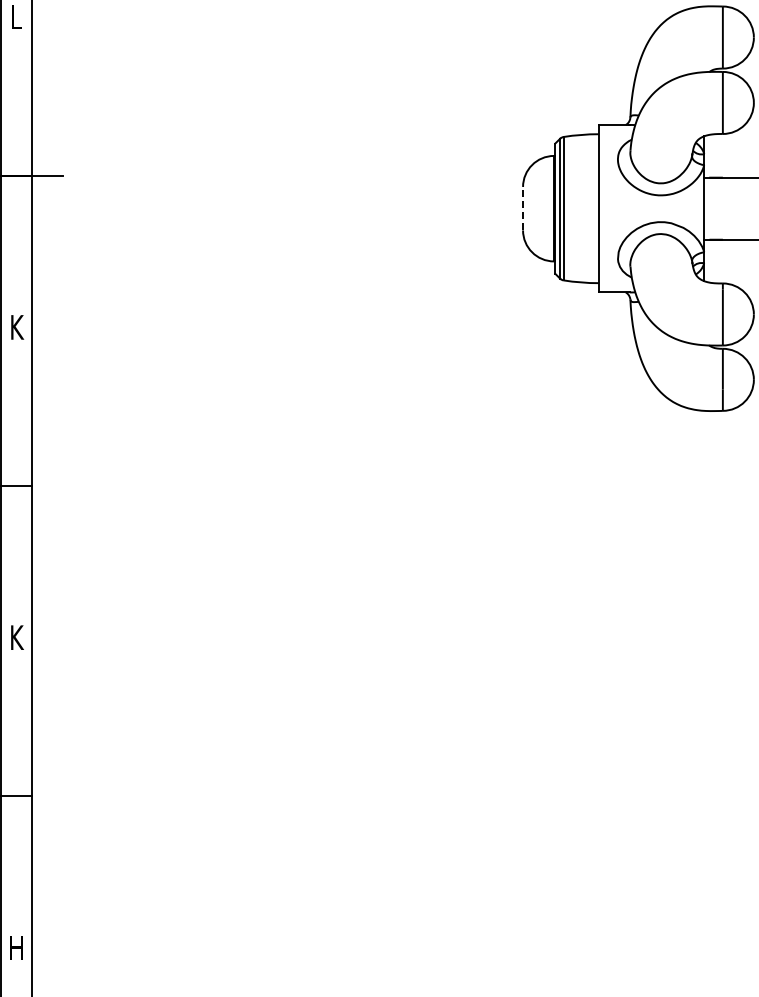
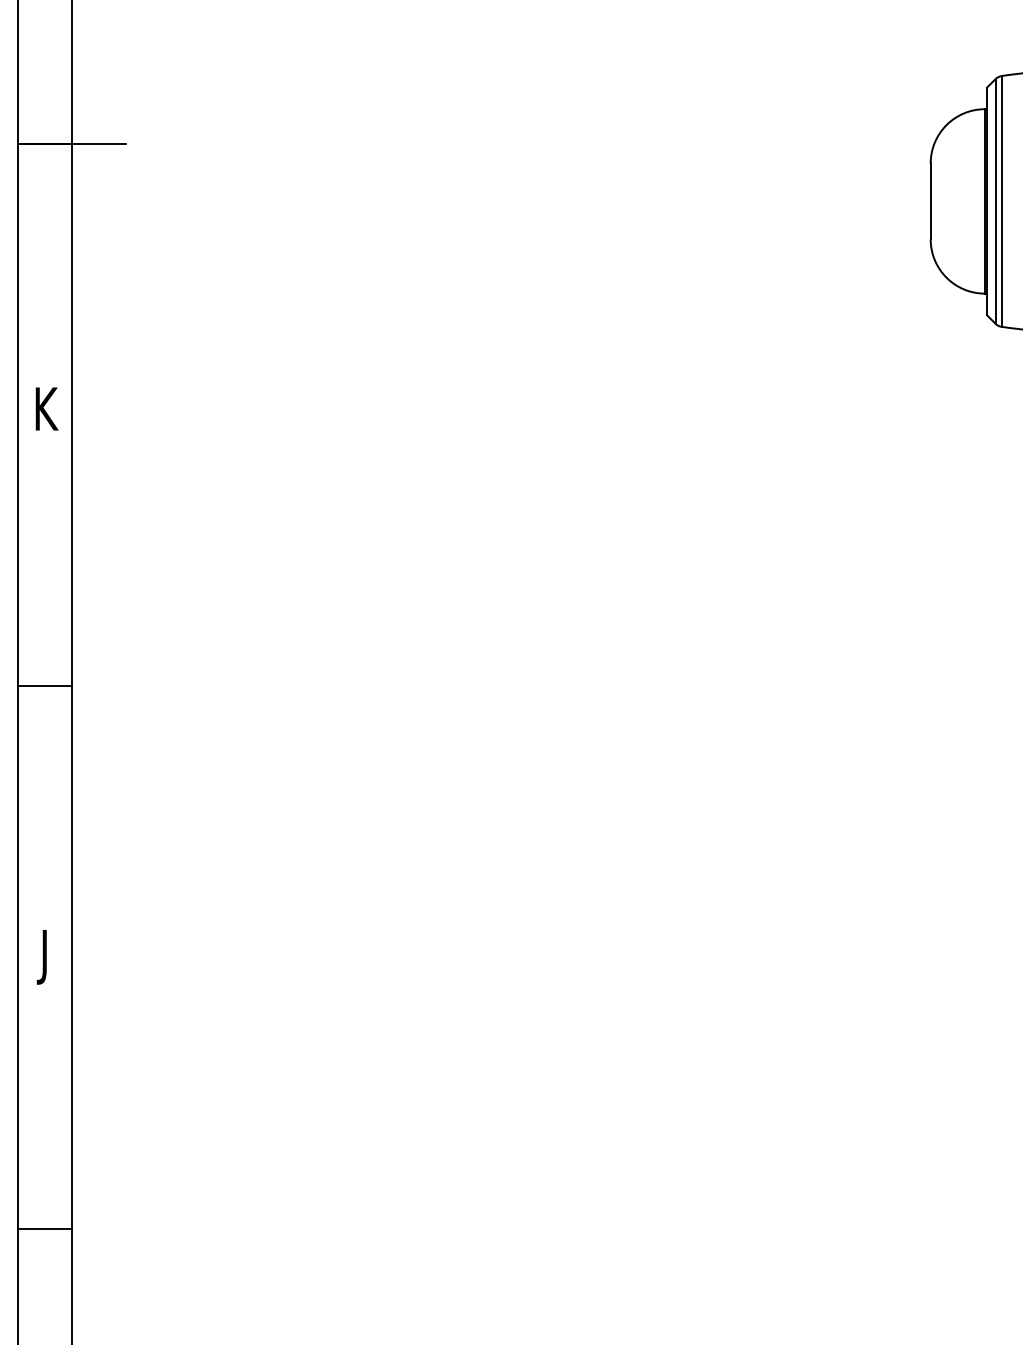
line: (523, 208) -> (931, 201), dashed -> solid
text: (17, 640) -> (46, 956), K -> J

